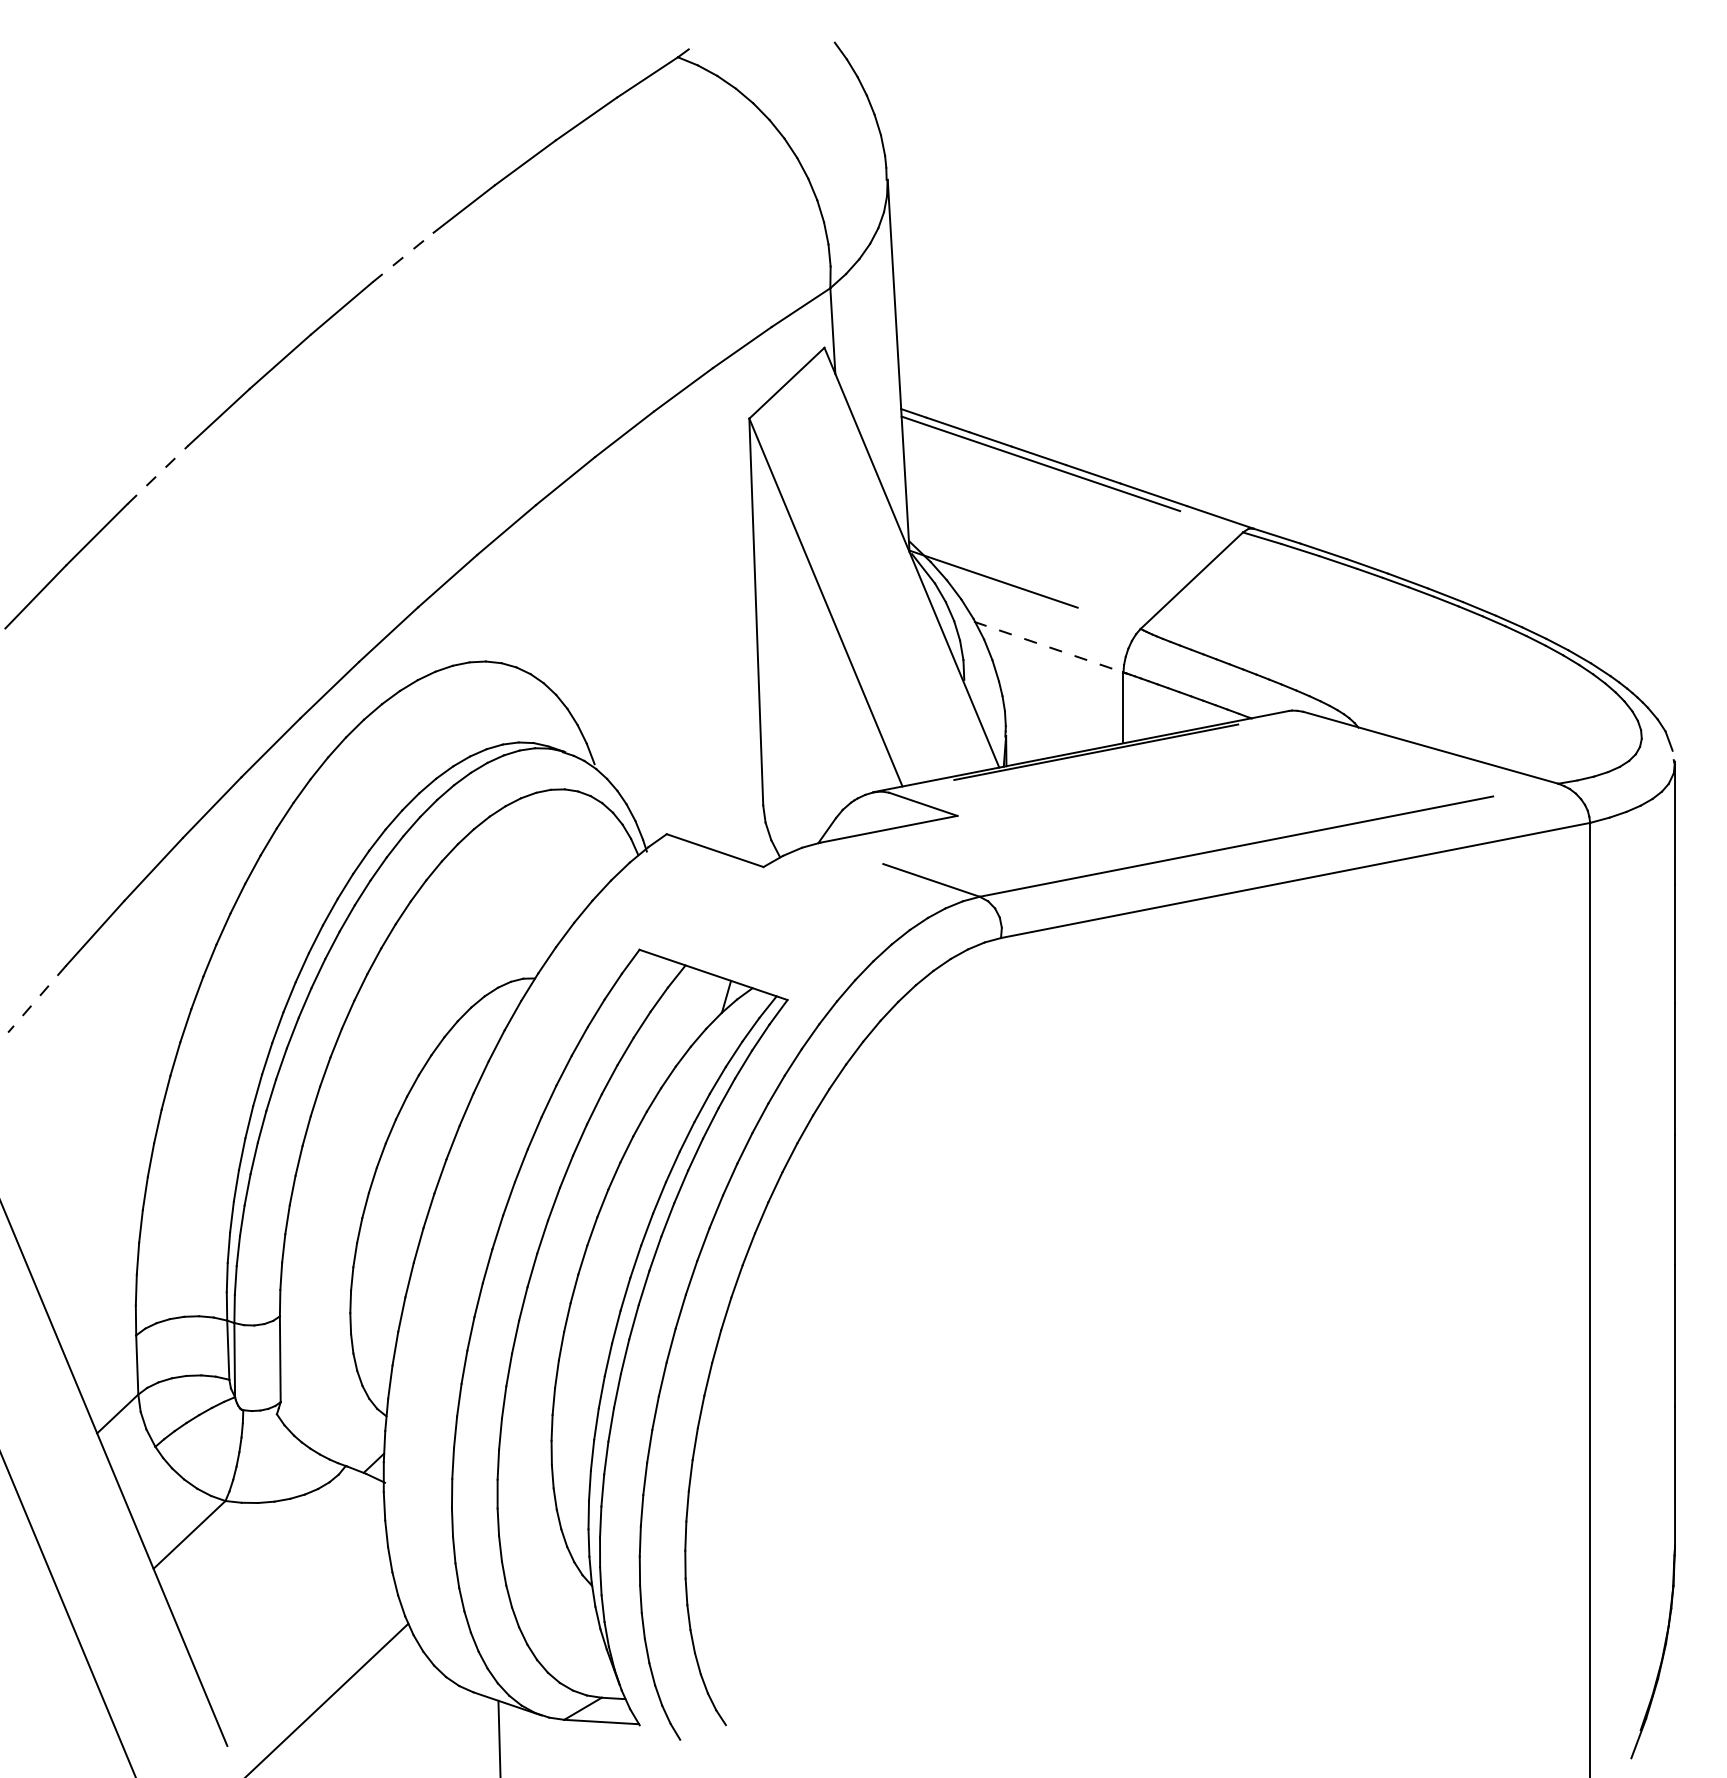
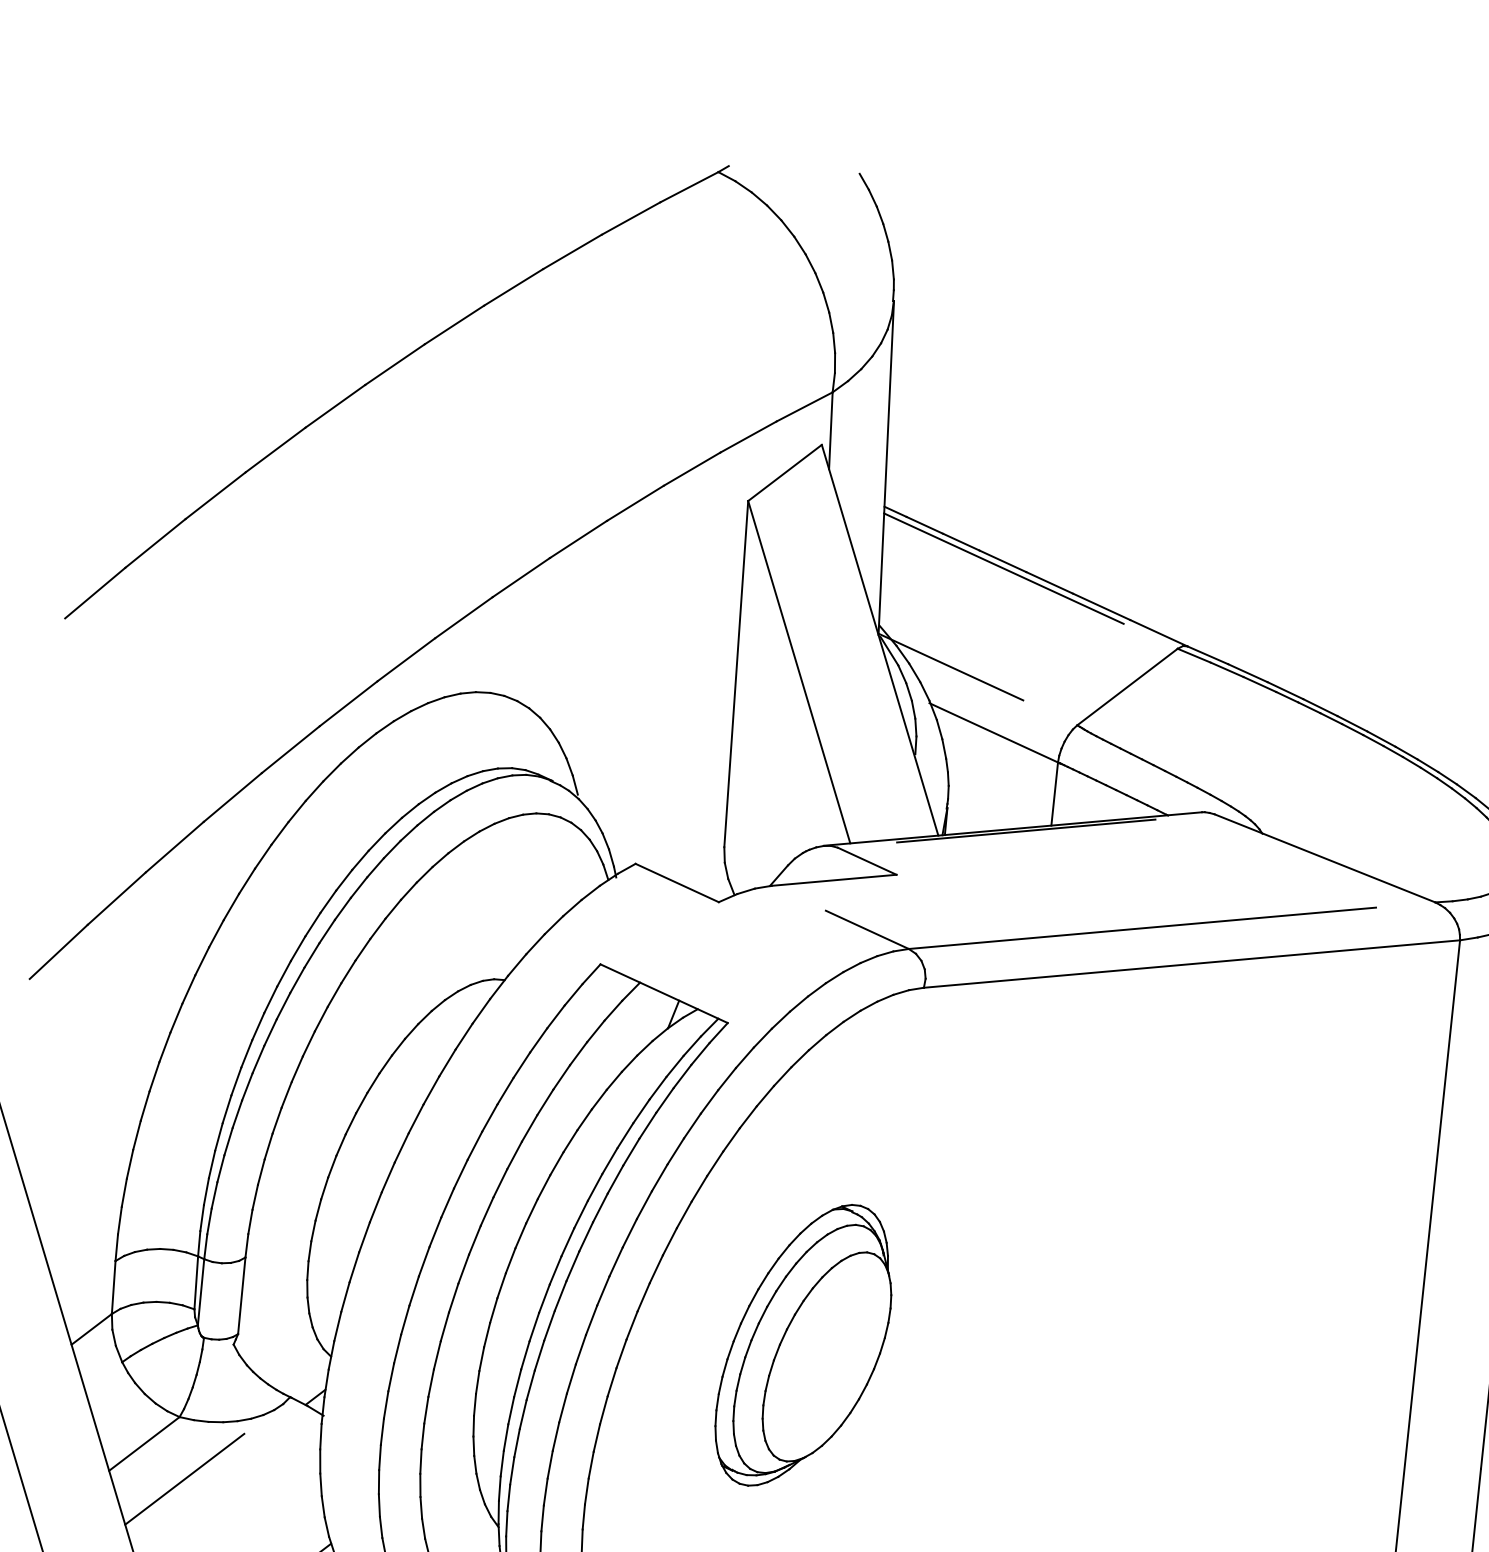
line: (403, 257) -> (454, 324), dashed -> solid
line: (158, 474) -> (216, 495), dashed -> solid
line: (1048, 647) -> (993, 733), dashed -> solid
line: (36, 999) -> (58, 952), dashed -> solid
part: (910, 1348) -> (804, 1345), added
line: (238, 1569) -> (184, 1479), added

